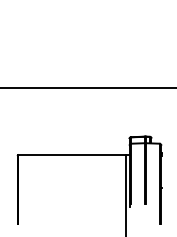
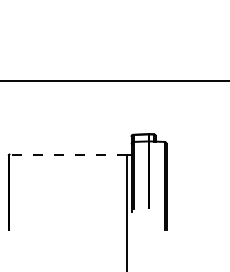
line: (72, 155) -> (68, 154), solid -> dashed

